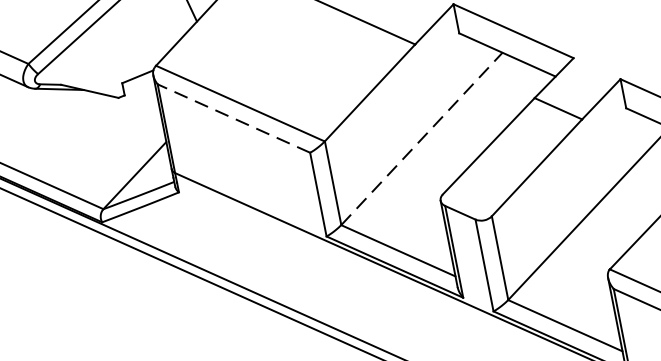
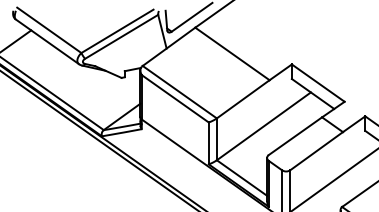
line: (232, 118) -> (174, 98), dashed -> solid
line: (421, 139) -> (263, 126), dashed -> solid

